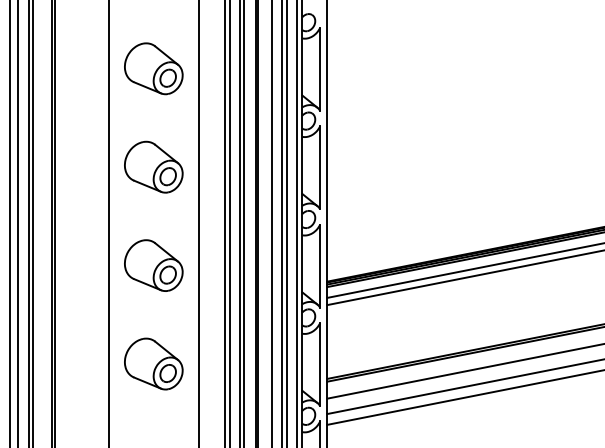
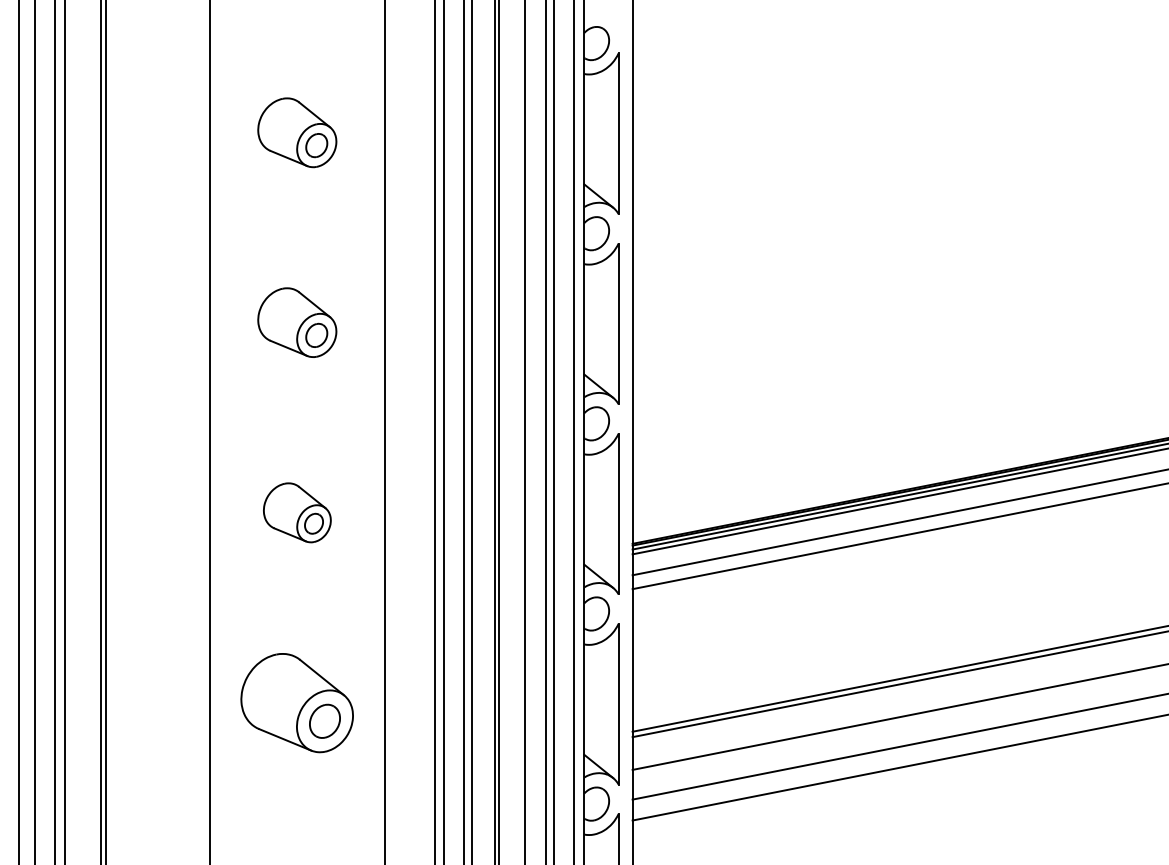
part: (153, 68) -> (296, 132), size x0.7
part: (153, 166) -> (296, 321), size x0.7
part: (153, 265) -> (296, 512), size x0.6

